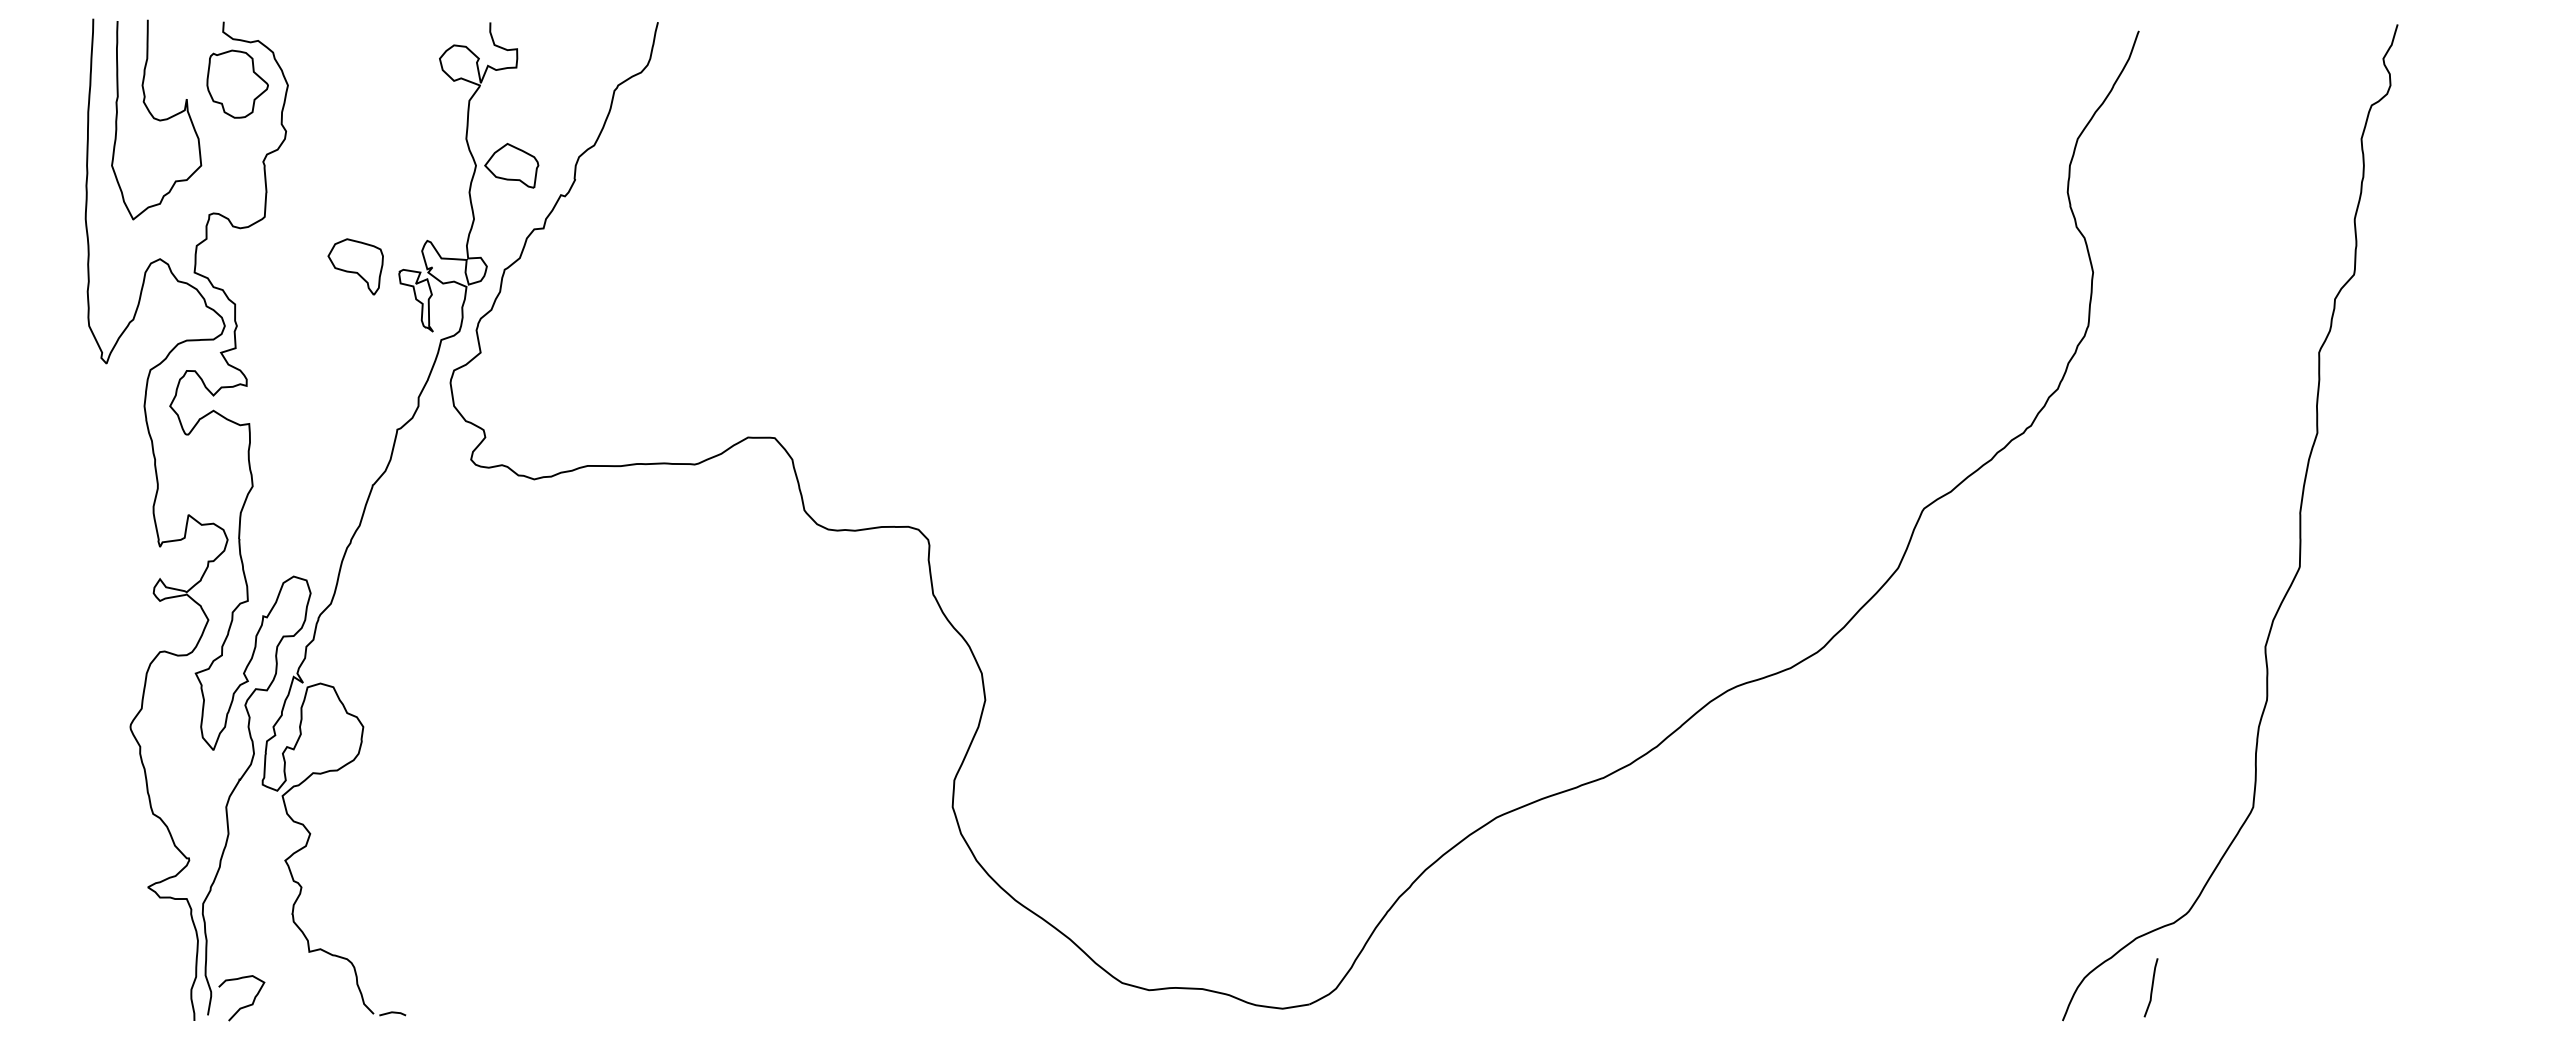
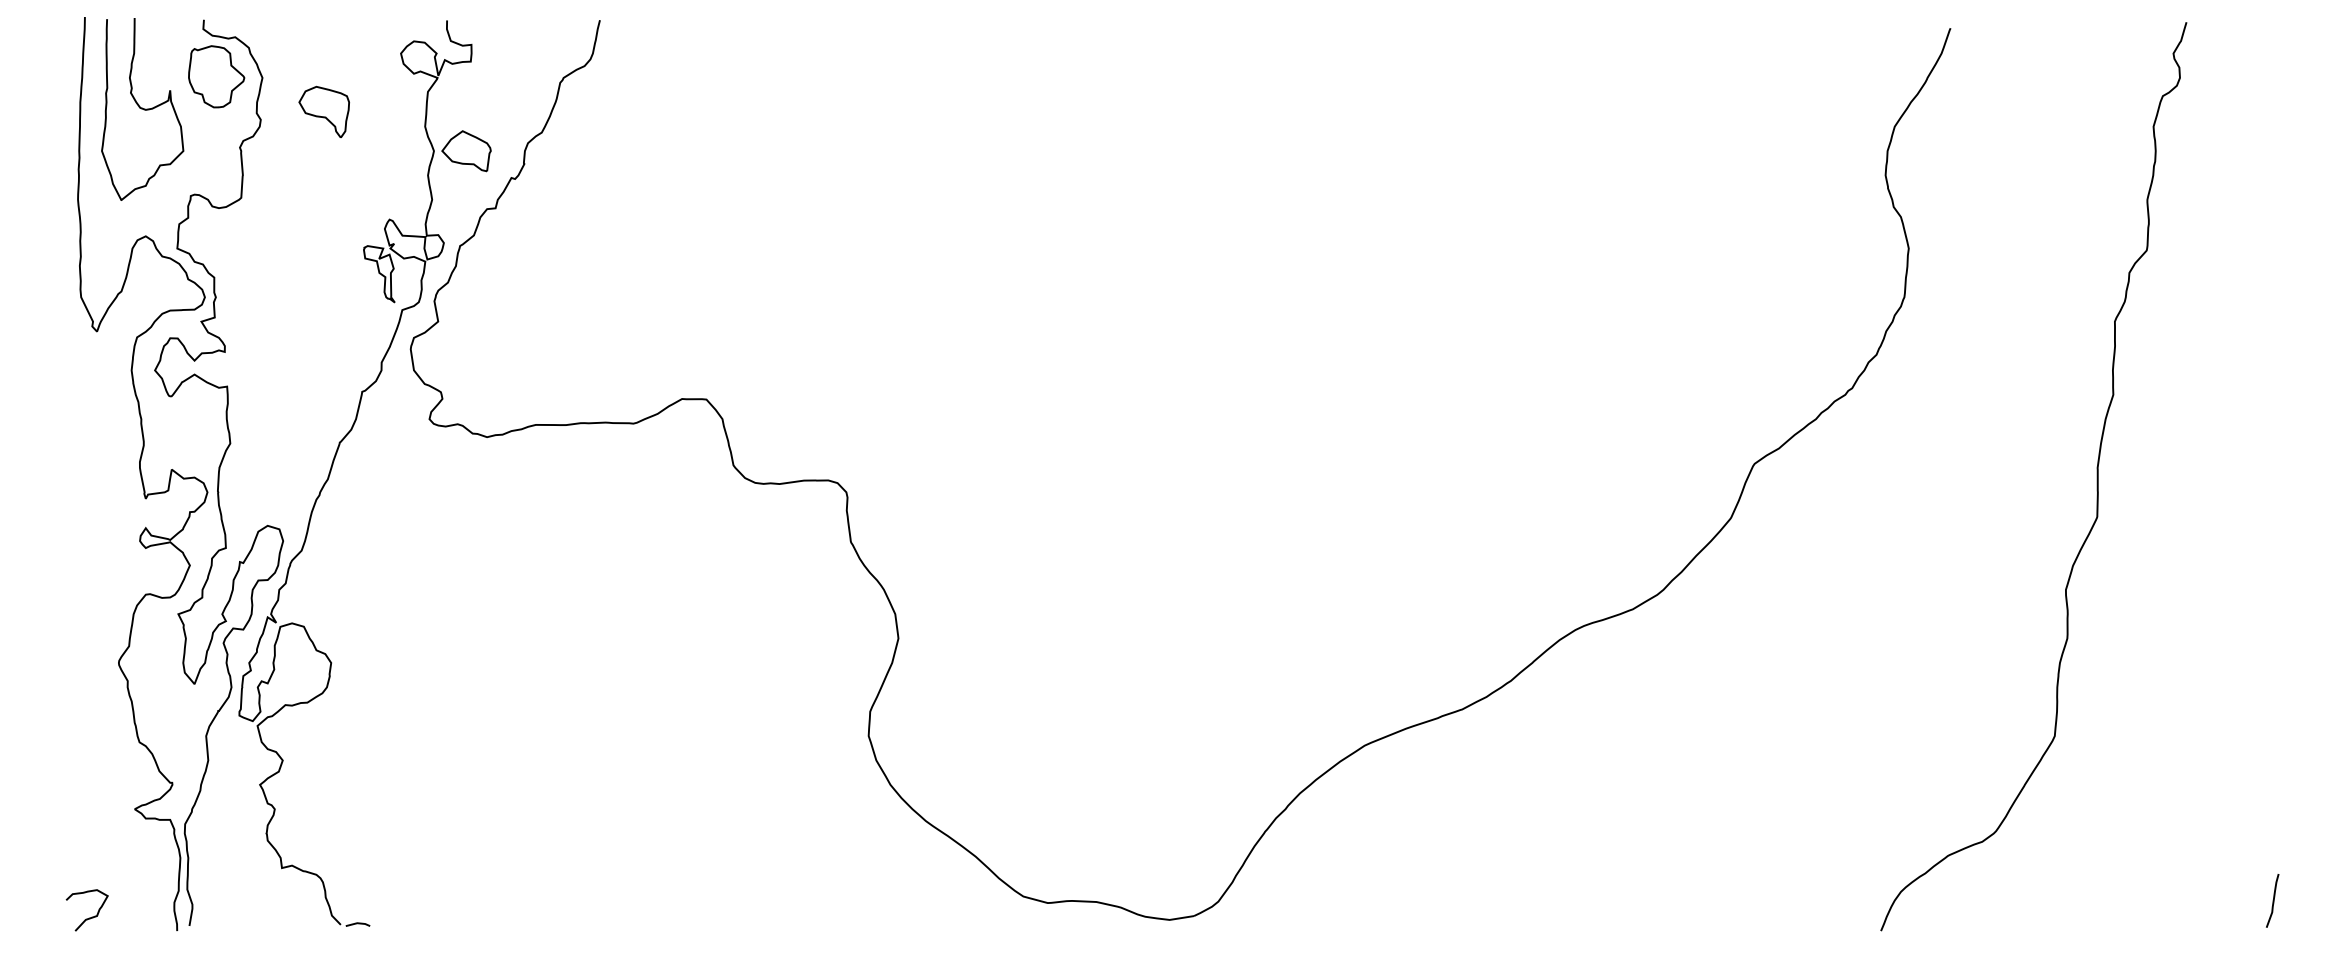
part: (355, 266) -> (324, 111), moved
curve: (2151, 987) -> (2273, 900), moved
curve: (245, 1005) -> (90, 916), moved

